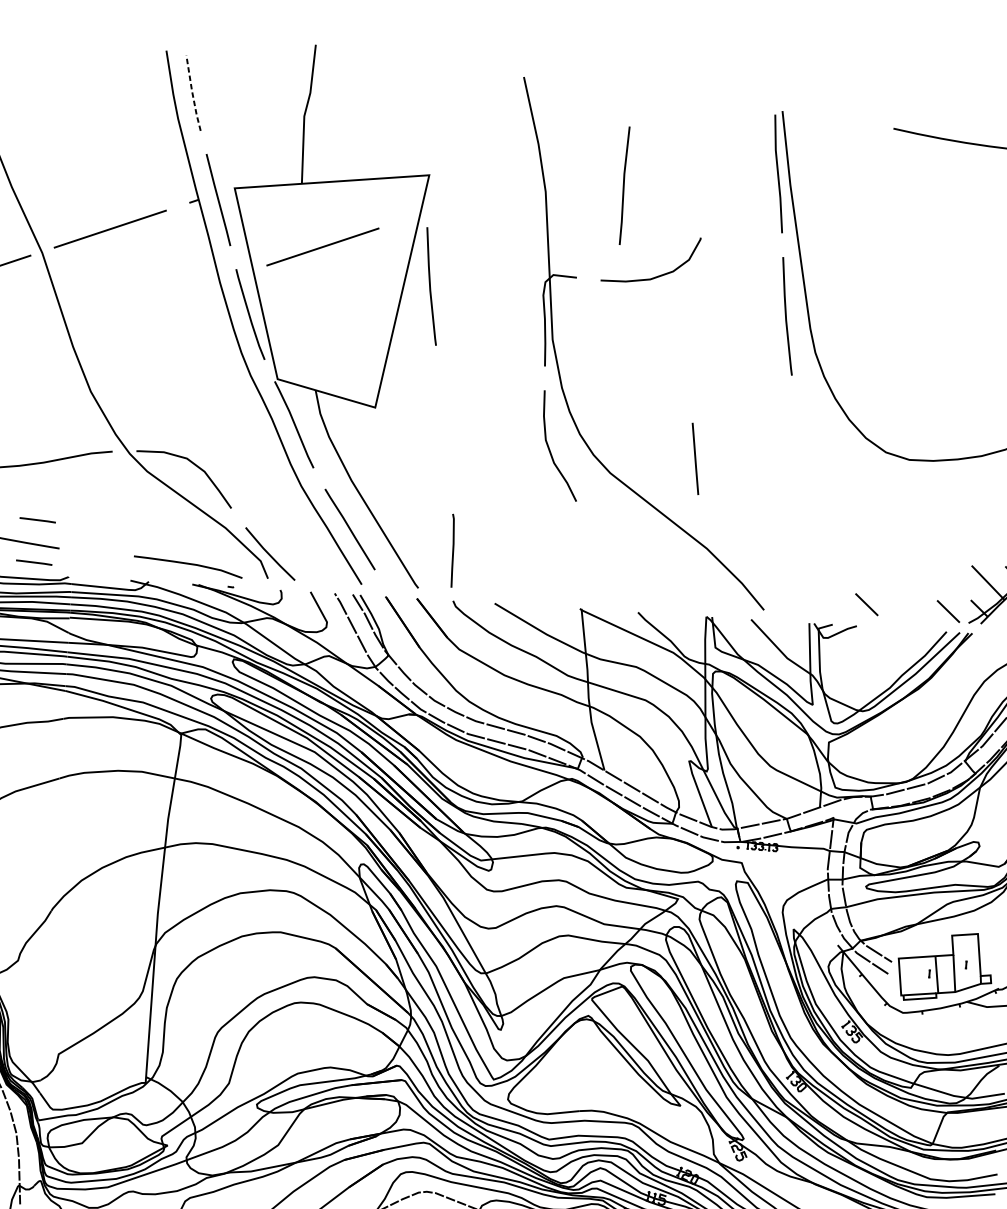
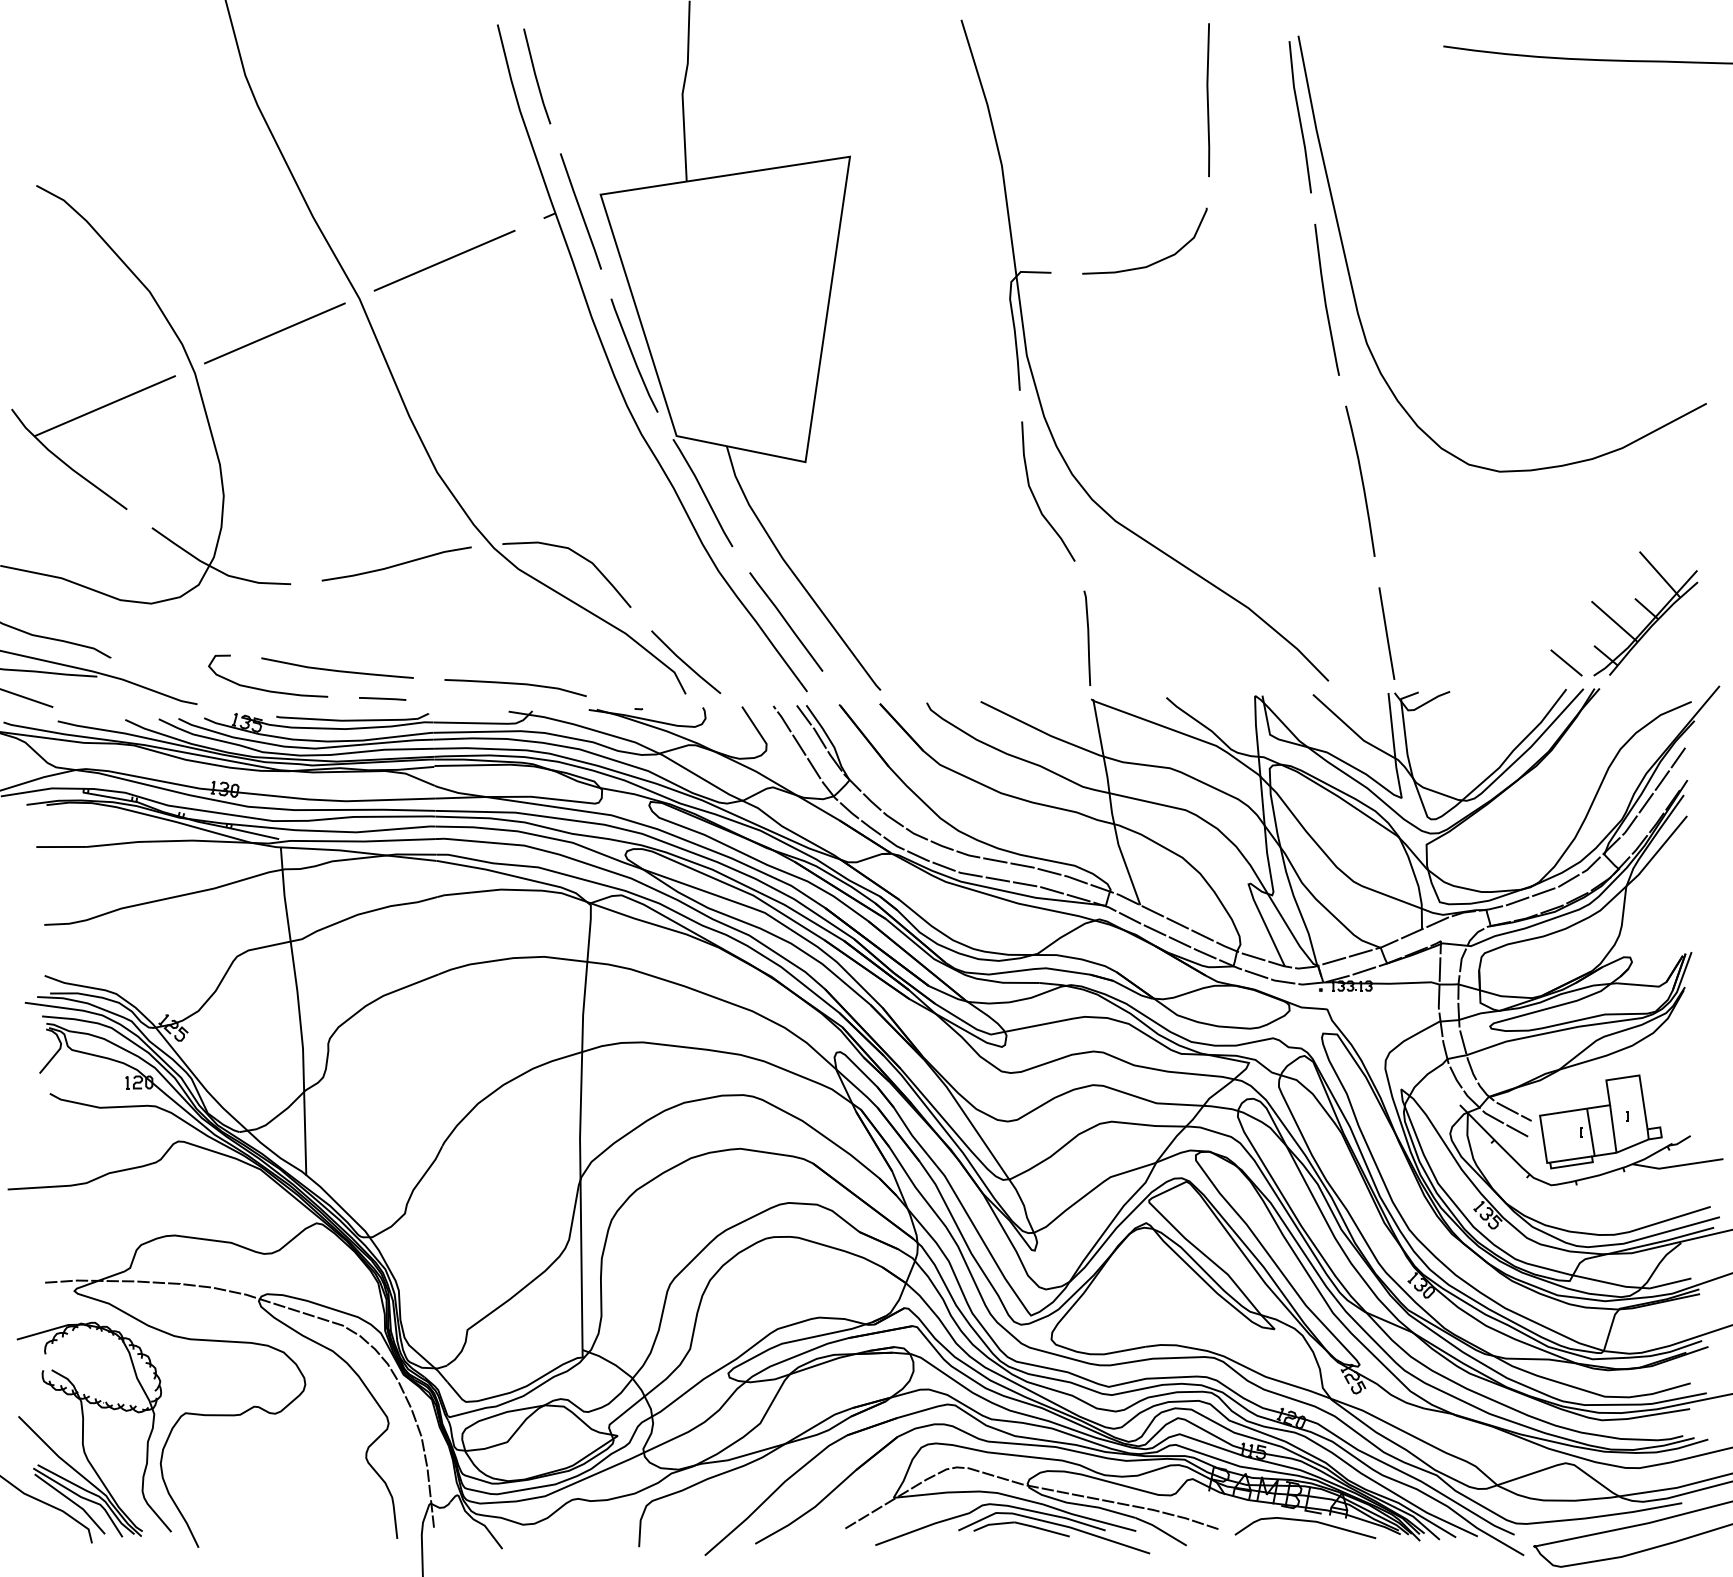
line: (192, 93) -> (535, 76), dashed -> solid
line: (624, 186) -> (1208, 100), moved
line: (322, 246) -> (720, 260), removed
line: (430, 286) -> (863, 299), removed
curve: (802, 457) -> (1361, 480), added
line: (695, 458) -> (1386, 633), moved
line: (37, 519) -> (382, 643), removed
line: (452, 550) -> (1087, 637), moved
curve: (188, 564) -> (515, 684), moved
line: (866, 604) -> (1460, 662), removed

